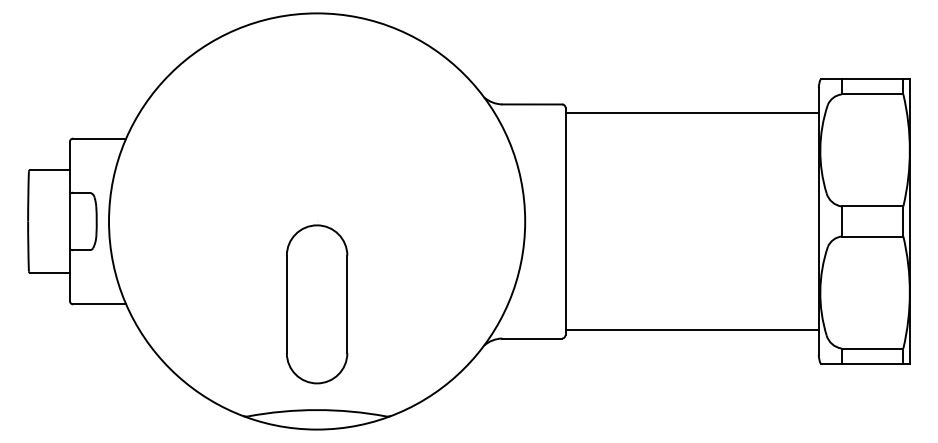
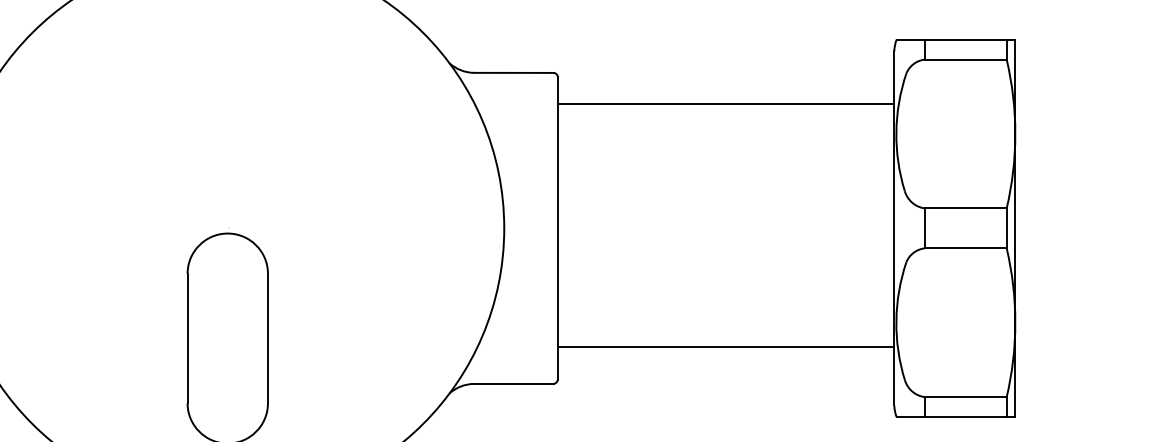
line: (691, 112) -> (725, 103), moved
line: (691, 330) -> (725, 347), moved

